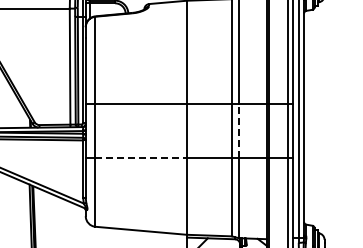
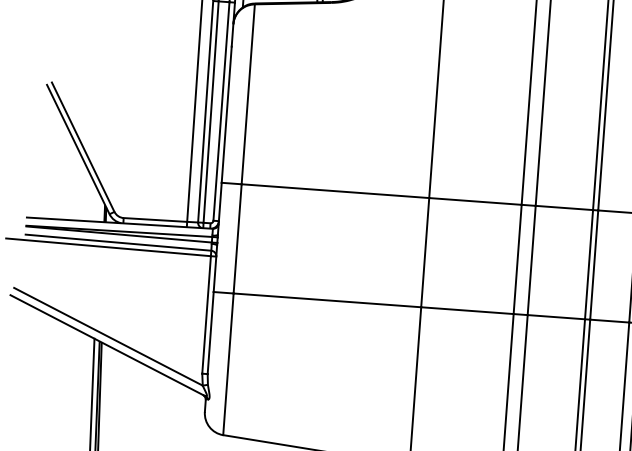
line: (238, 131) -> (530, 261), dashed -> solid
line: (141, 157) -> (328, 299), dashed -> solid

